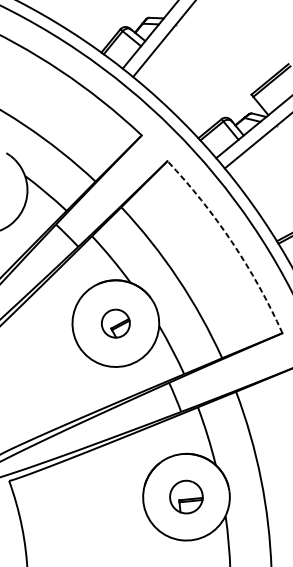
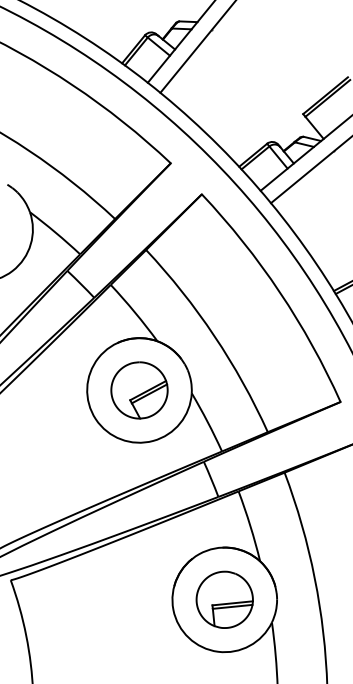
arc: (231, 242) -> (279, 292), dashed -> solid
part: (115, 323) -> (139, 390), size x1.67
part: (186, 496) -> (224, 599), size x1.43

